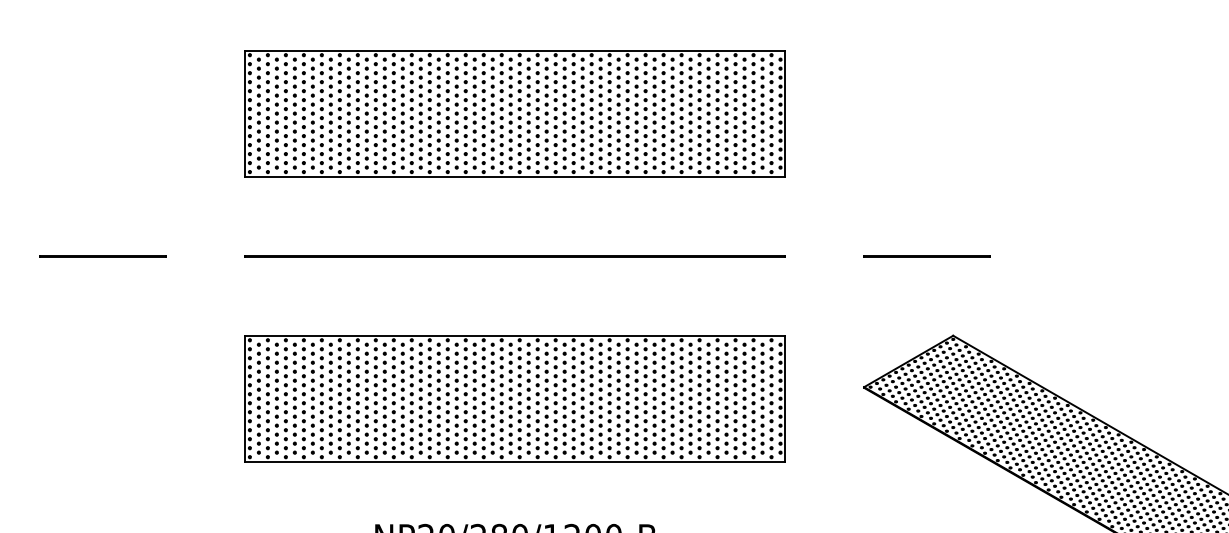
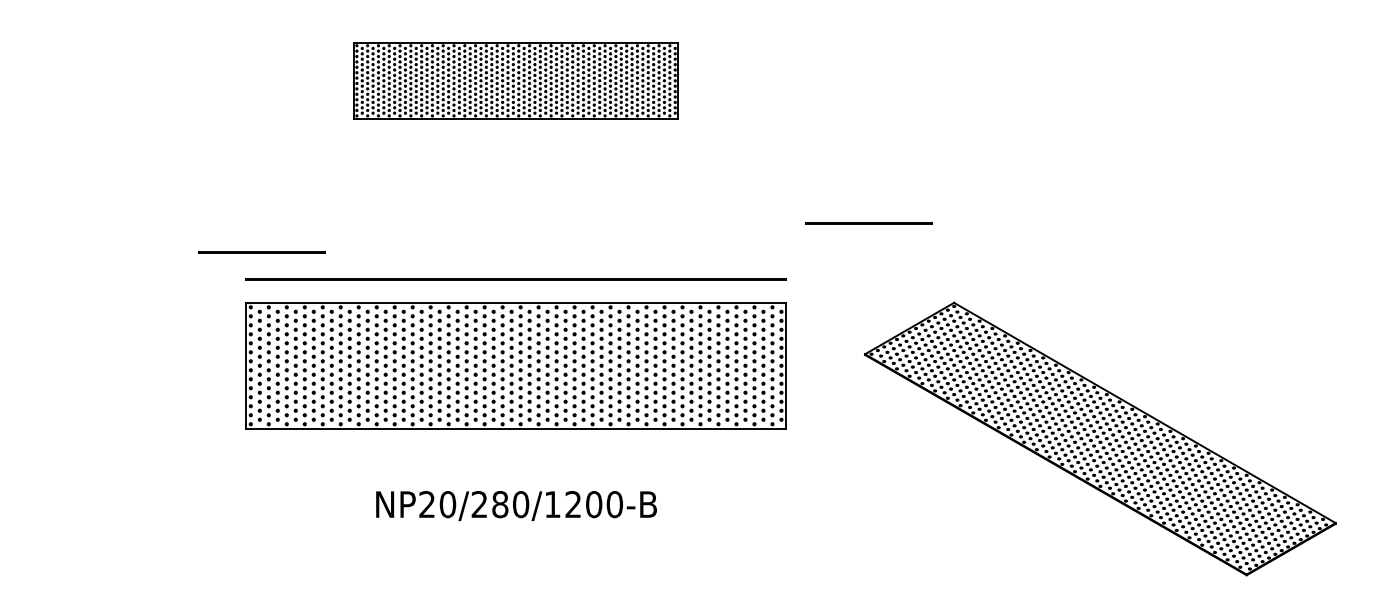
part: (514, 113) -> (515, 80), size x0.6
line: (102, 256) -> (261, 252), moved
line: (514, 256) -> (515, 279), moved
line: (926, 256) -> (868, 223), moved

